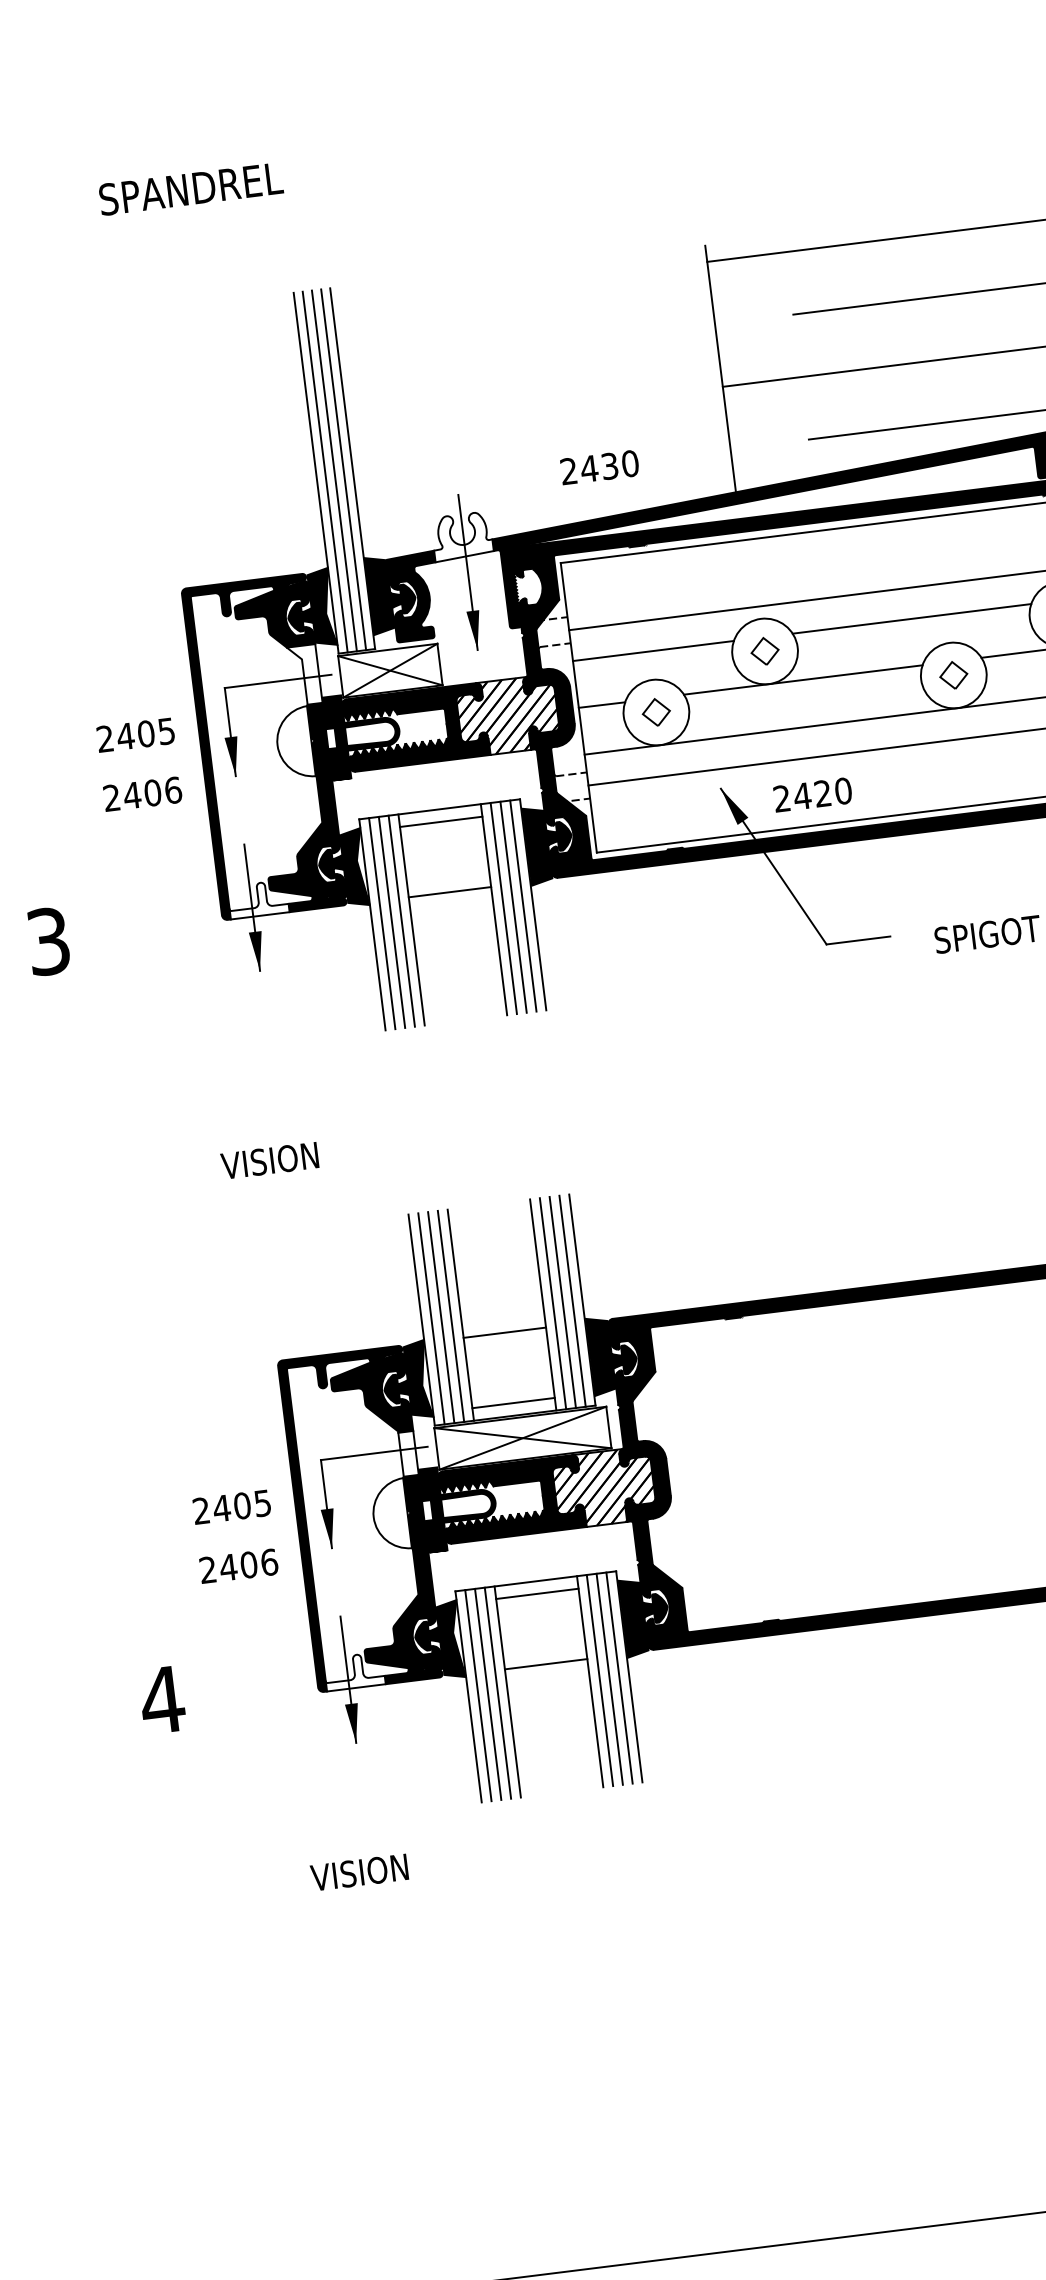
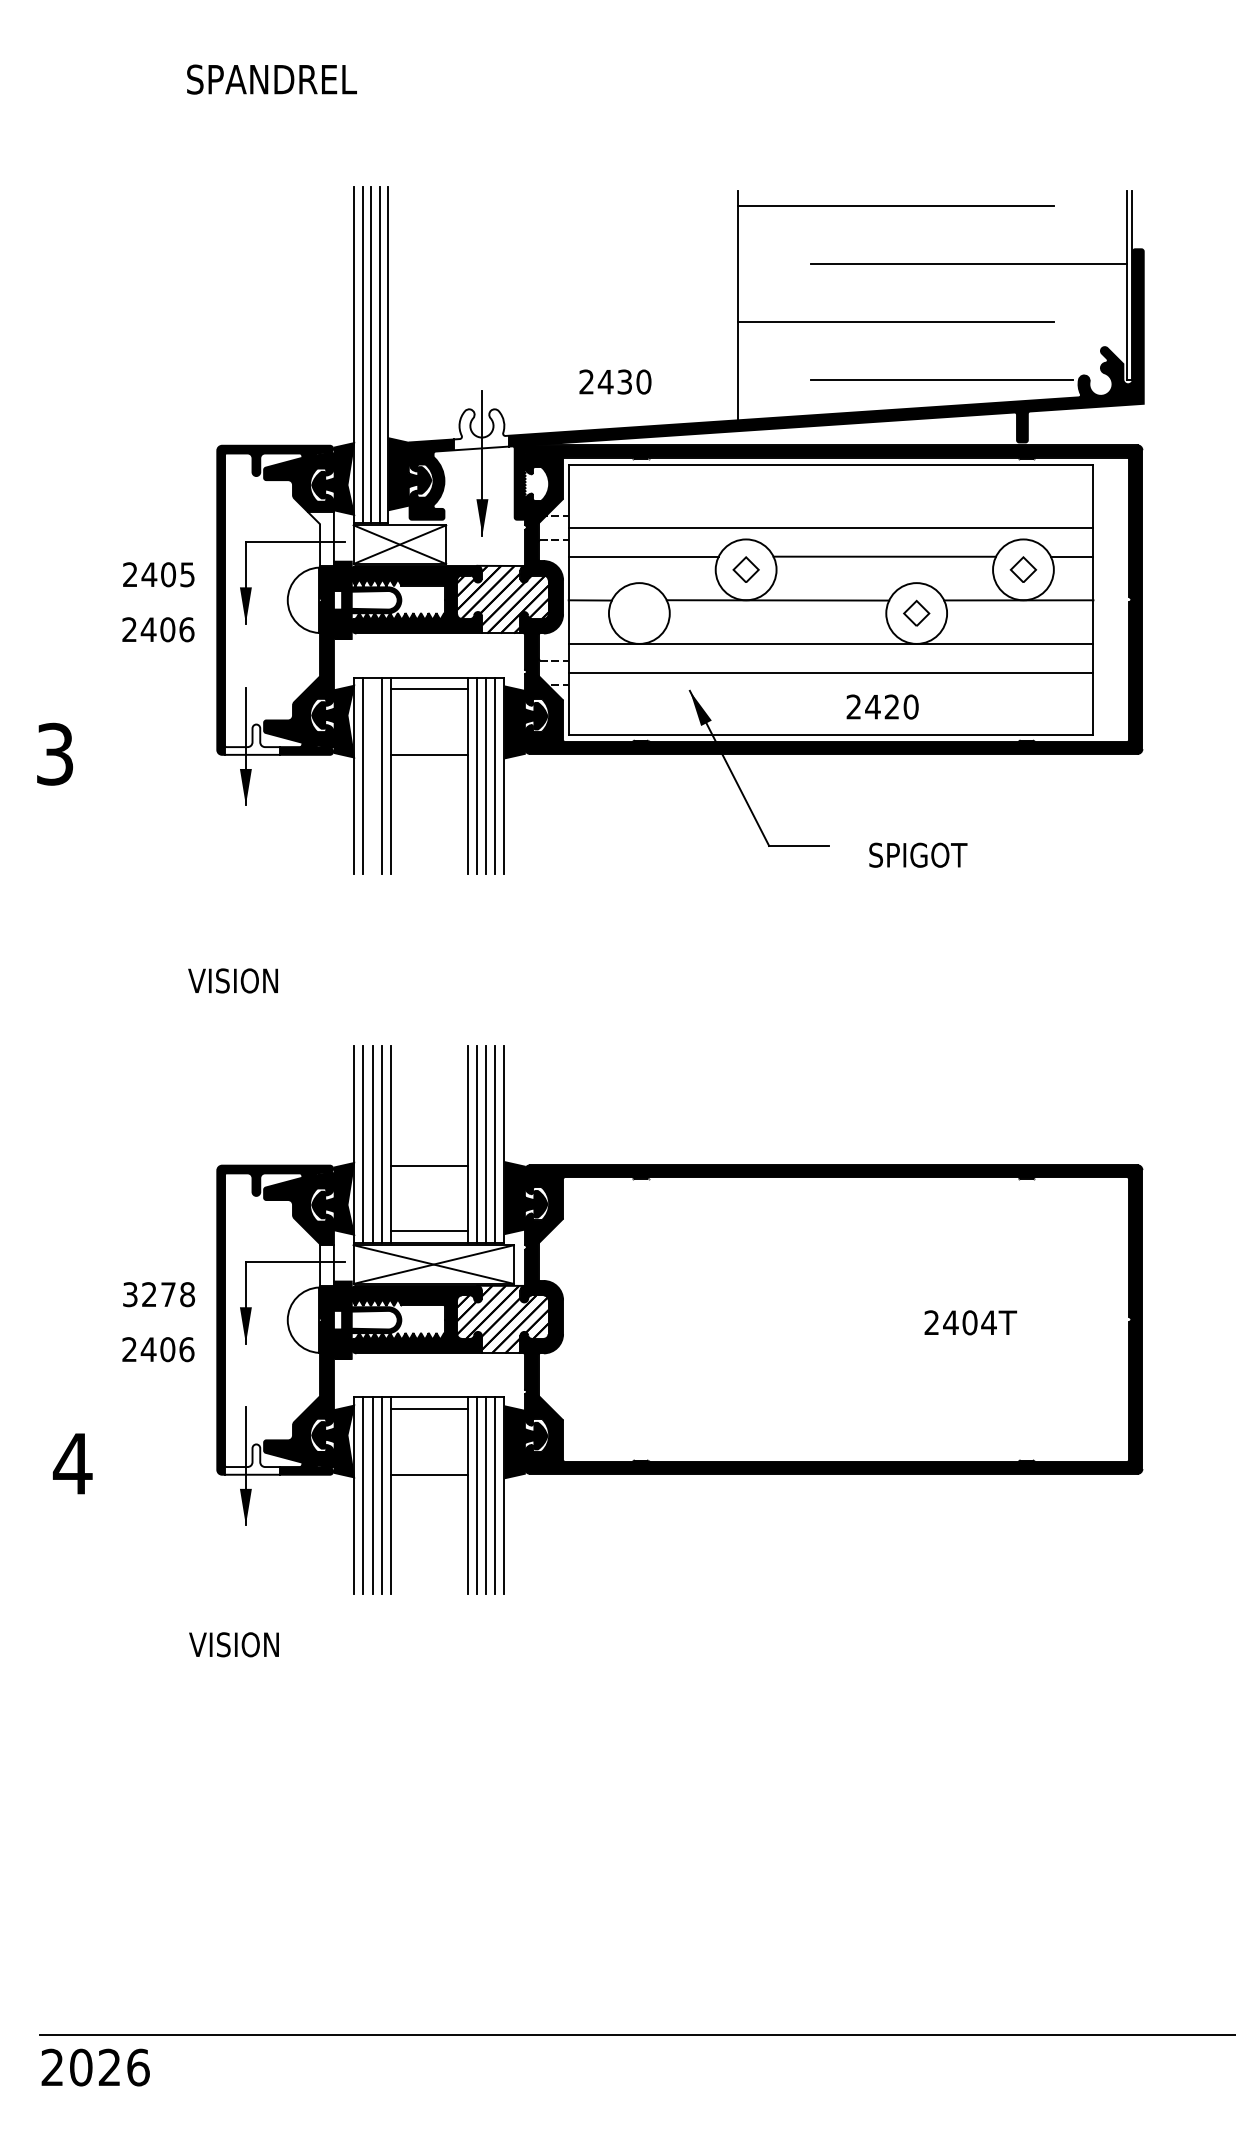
part: (656, 711) -> (639, 612), removed
text: (812, 794) -> (882, 706), moved
line: (391, 921) -> (372, 775), removed
text: (232, 1506) -> (159, 1294), 2405 -> 3278

